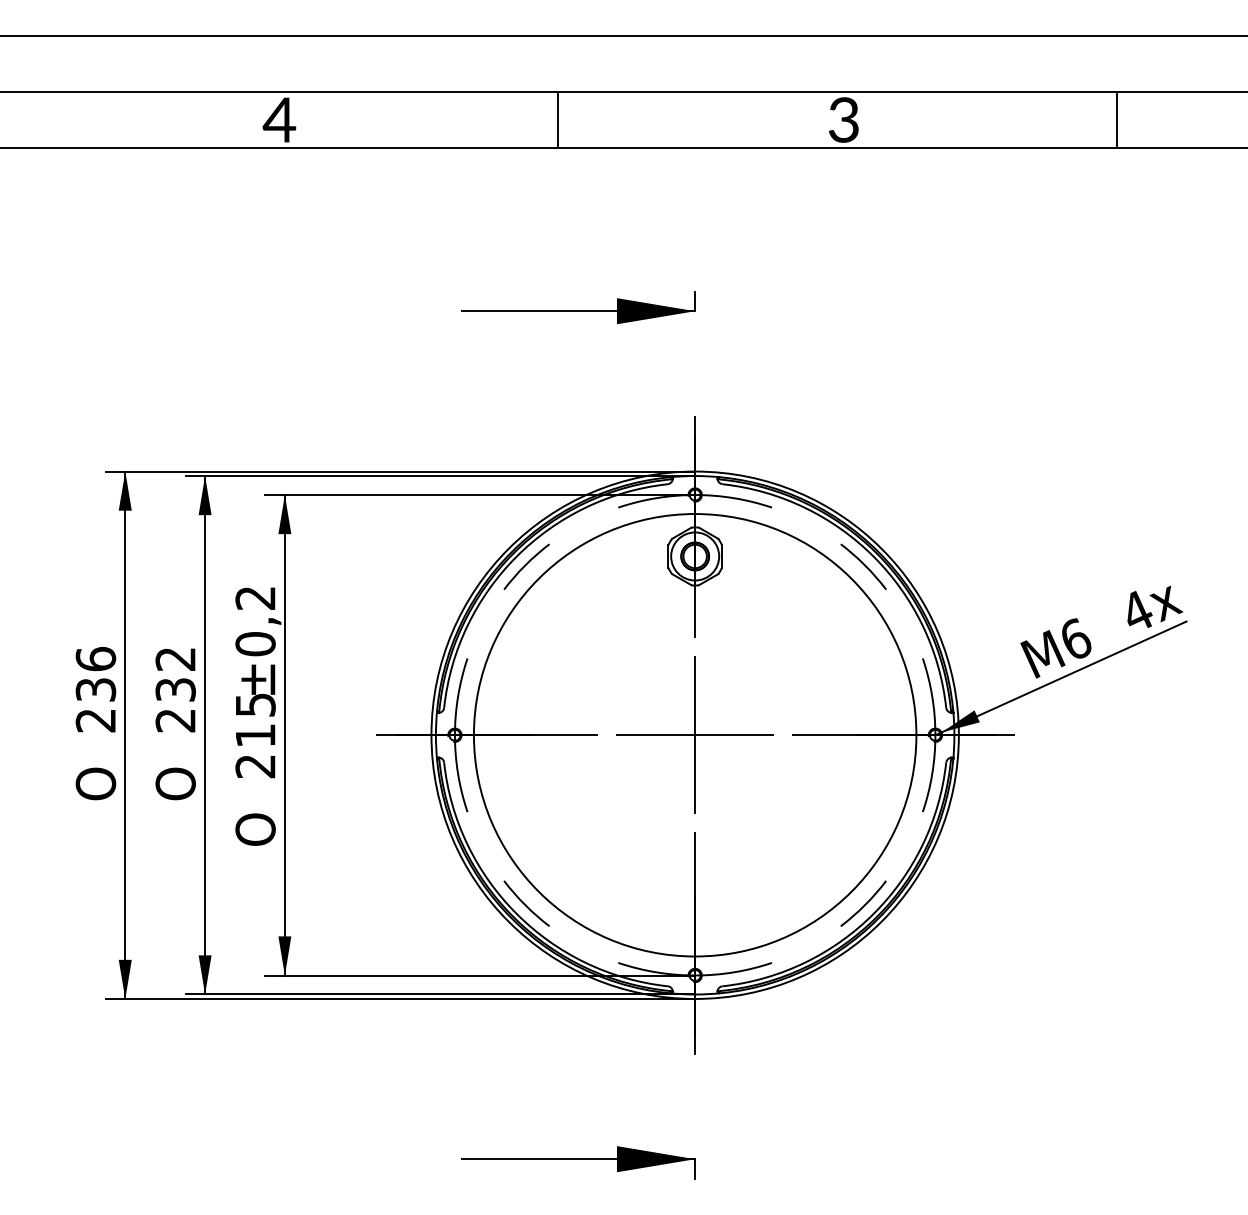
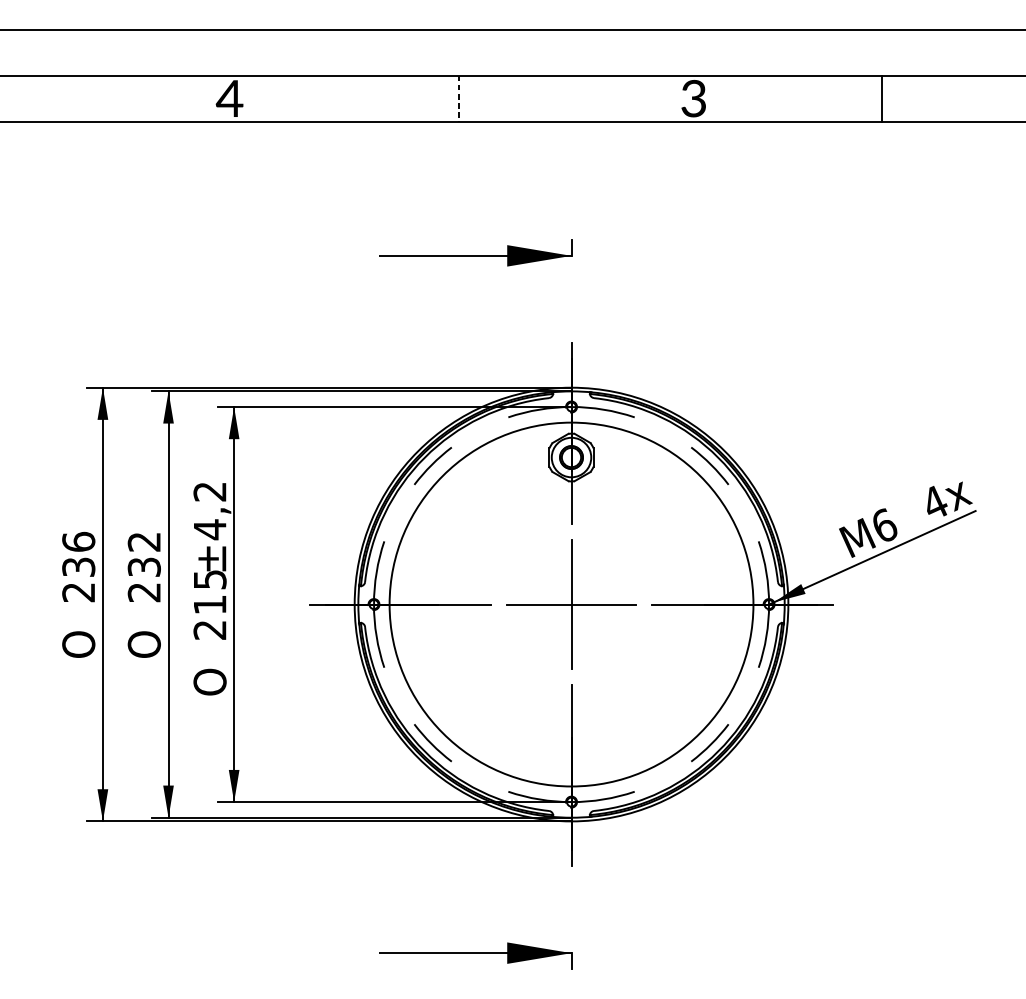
line: (1116, 119) -> (881, 98), moved
line: (557, 120) -> (458, 99), solid -> dashed
text: (255, 644) -> (209, 529), ±0,2 -> ±4,2

